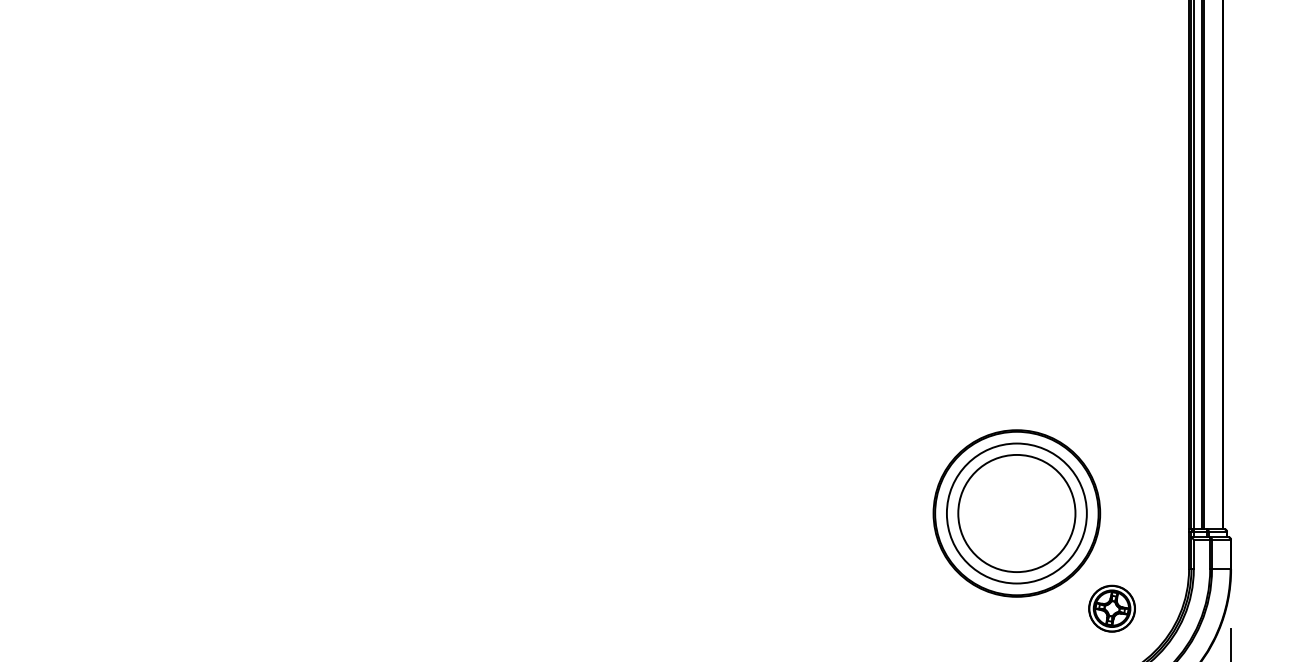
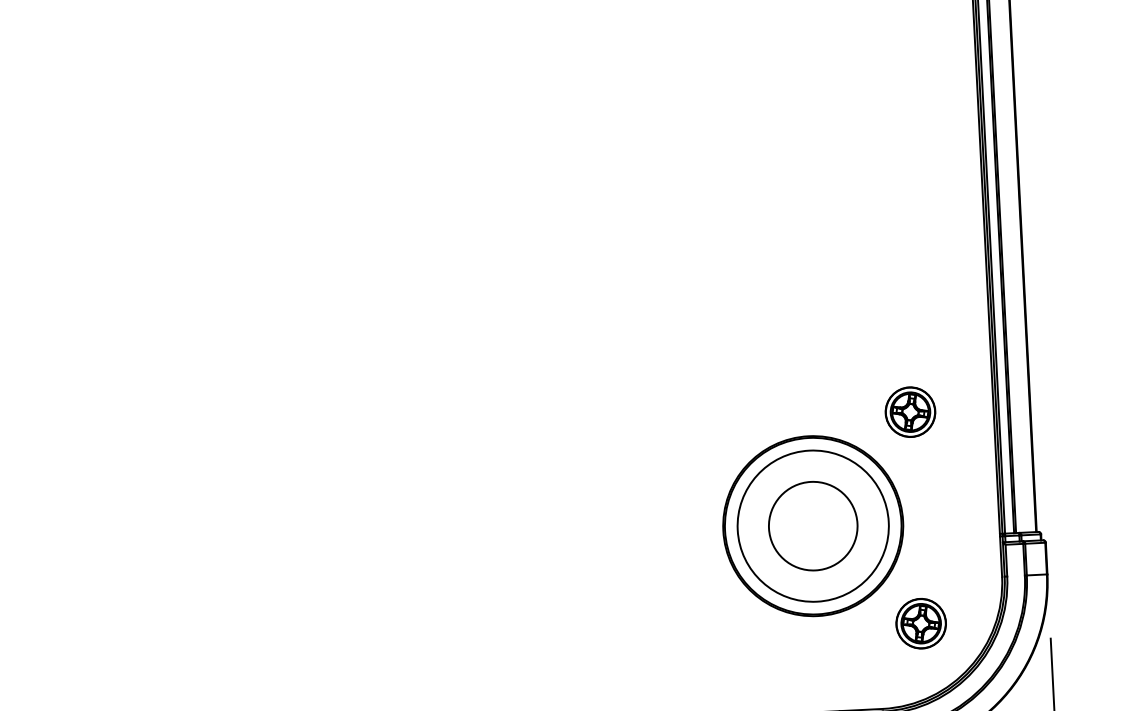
part: (1111, 412) -> (909, 411), added
circle: (1016, 513) -> (812, 526), size x0.7

